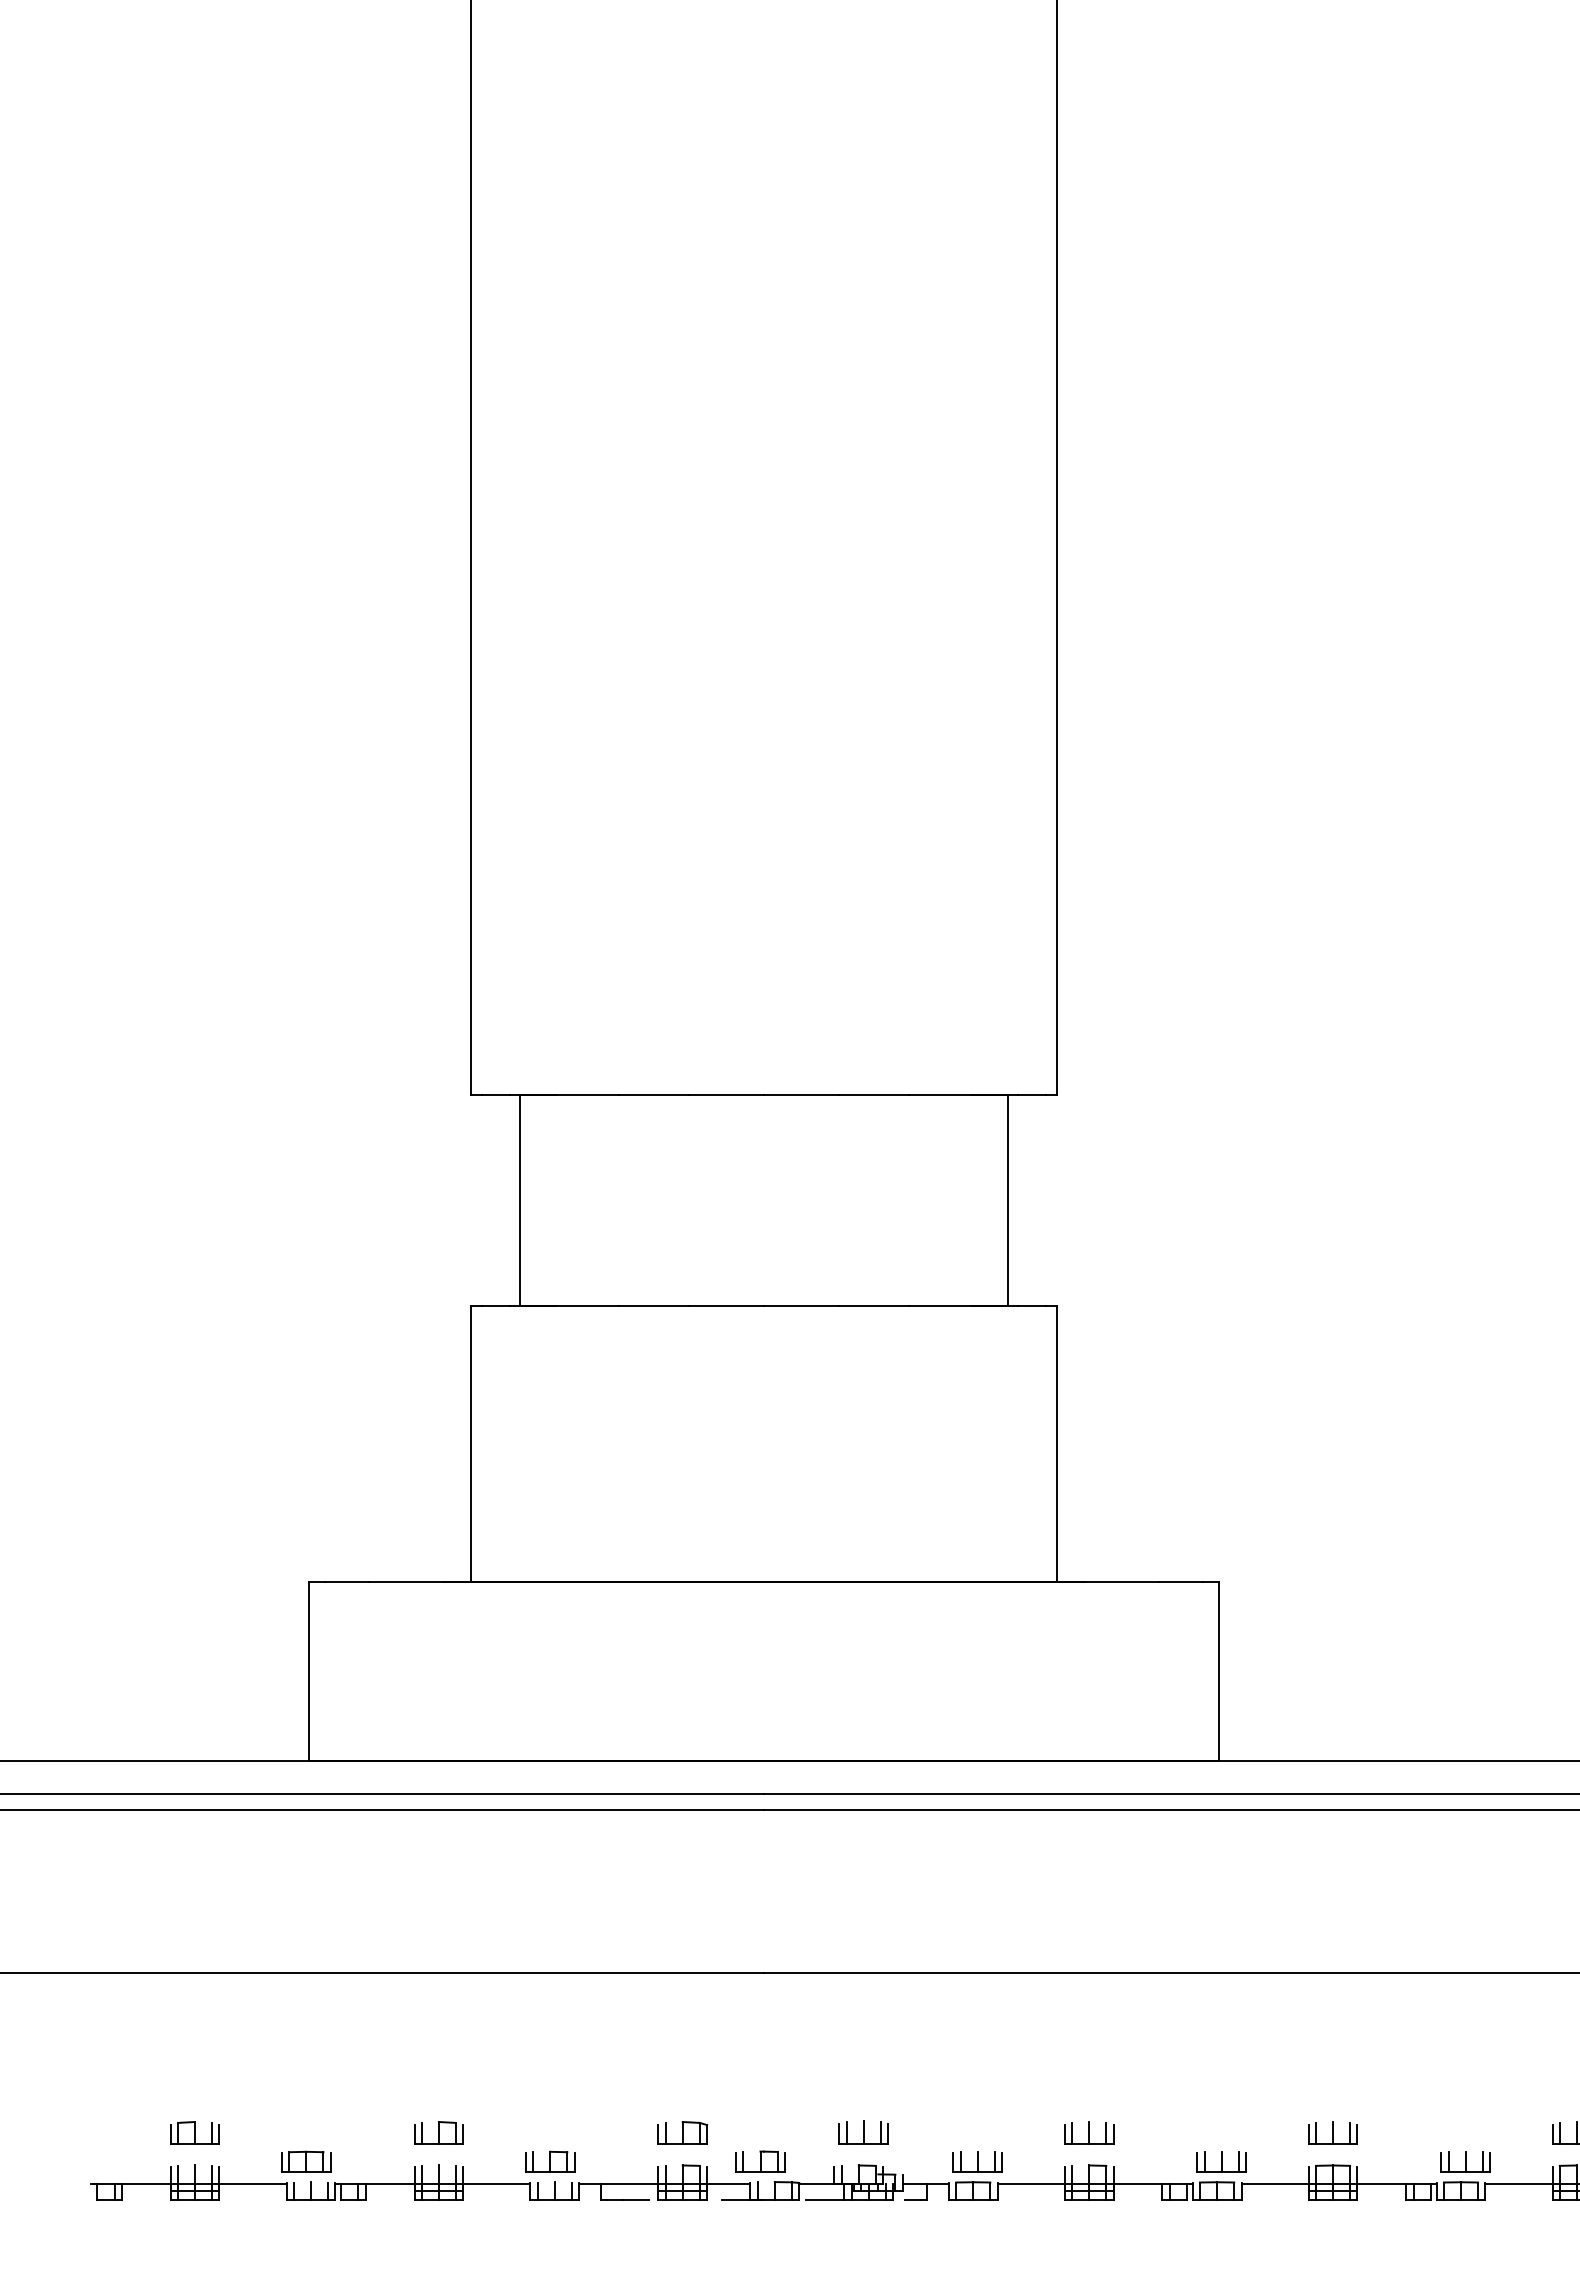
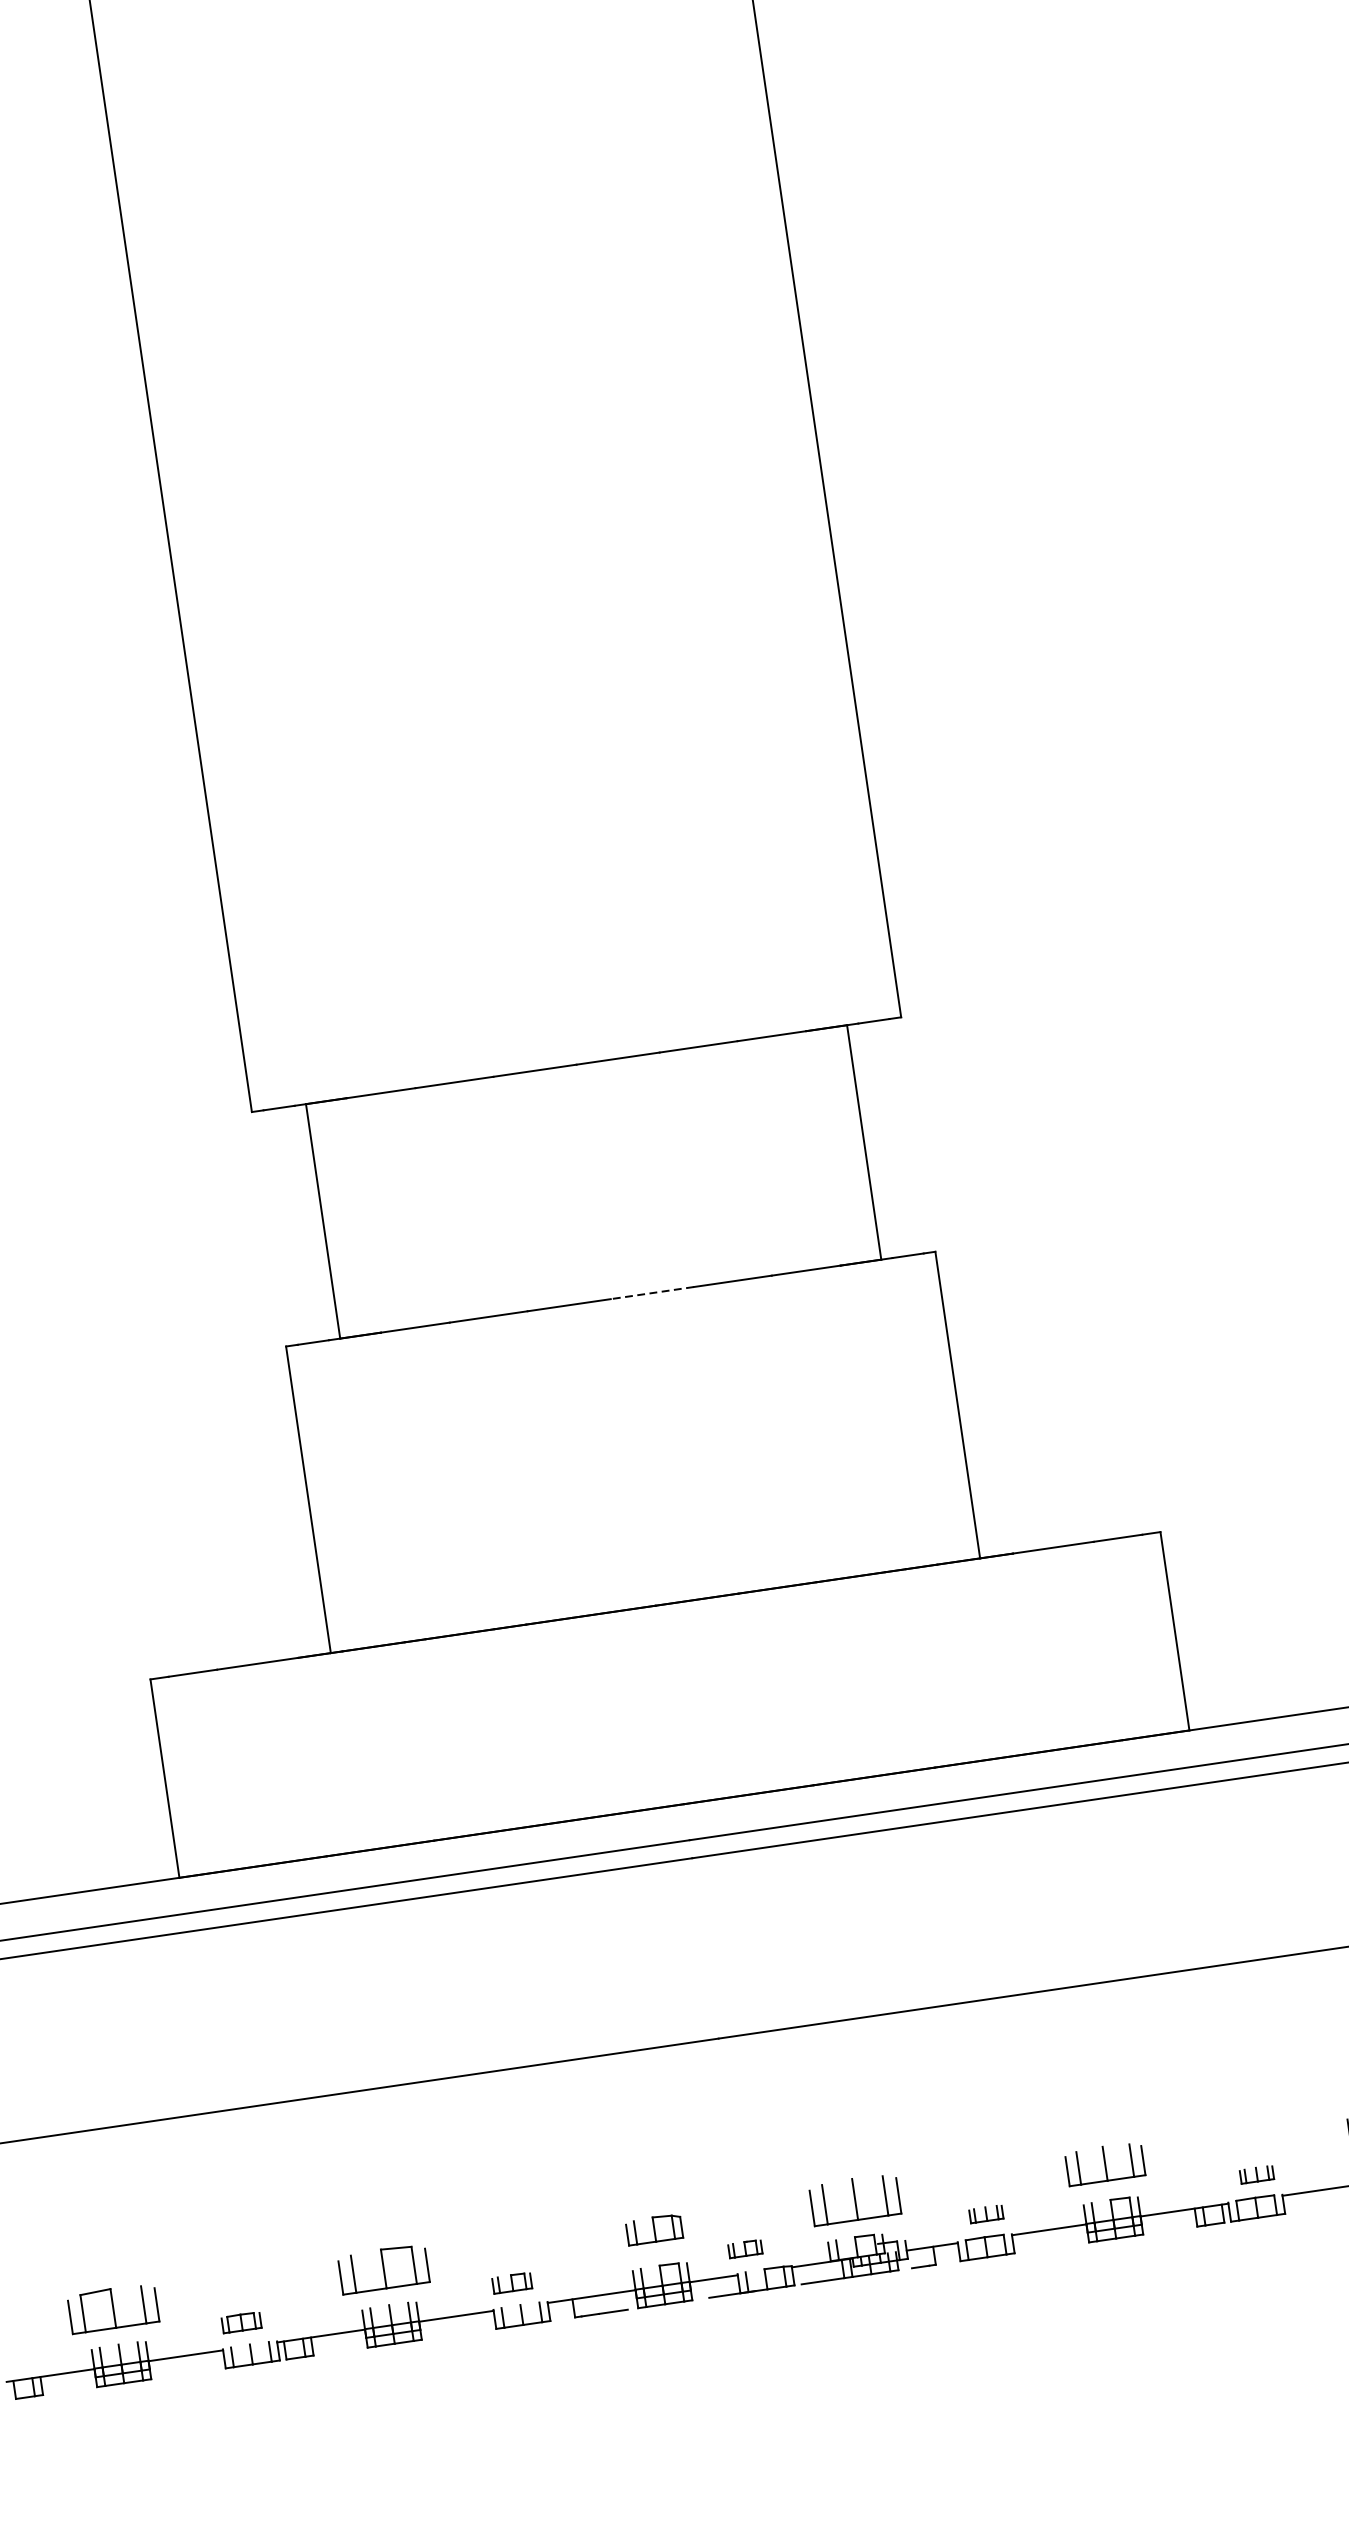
line: (800, 1306) -> (651, 1293), solid -> dashed
part: (194, 2132) -> (112, 2308), size x1.6
part: (438, 2132) -> (383, 2268), size x1.6
part: (863, 2132) -> (854, 2199), size x1.6
part: (1089, 2132) -> (1105, 2163), size x1.4
part: (306, 2161) -> (241, 2322), size x0.7
part: (550, 2161) -> (512, 2282), size x0.7
part: (760, 2161) -> (745, 2248), size x0.6
part: (977, 2161) -> (986, 2213), size x0.6
part: (1221, 2161) -> (1256, 2174), size x0.6

